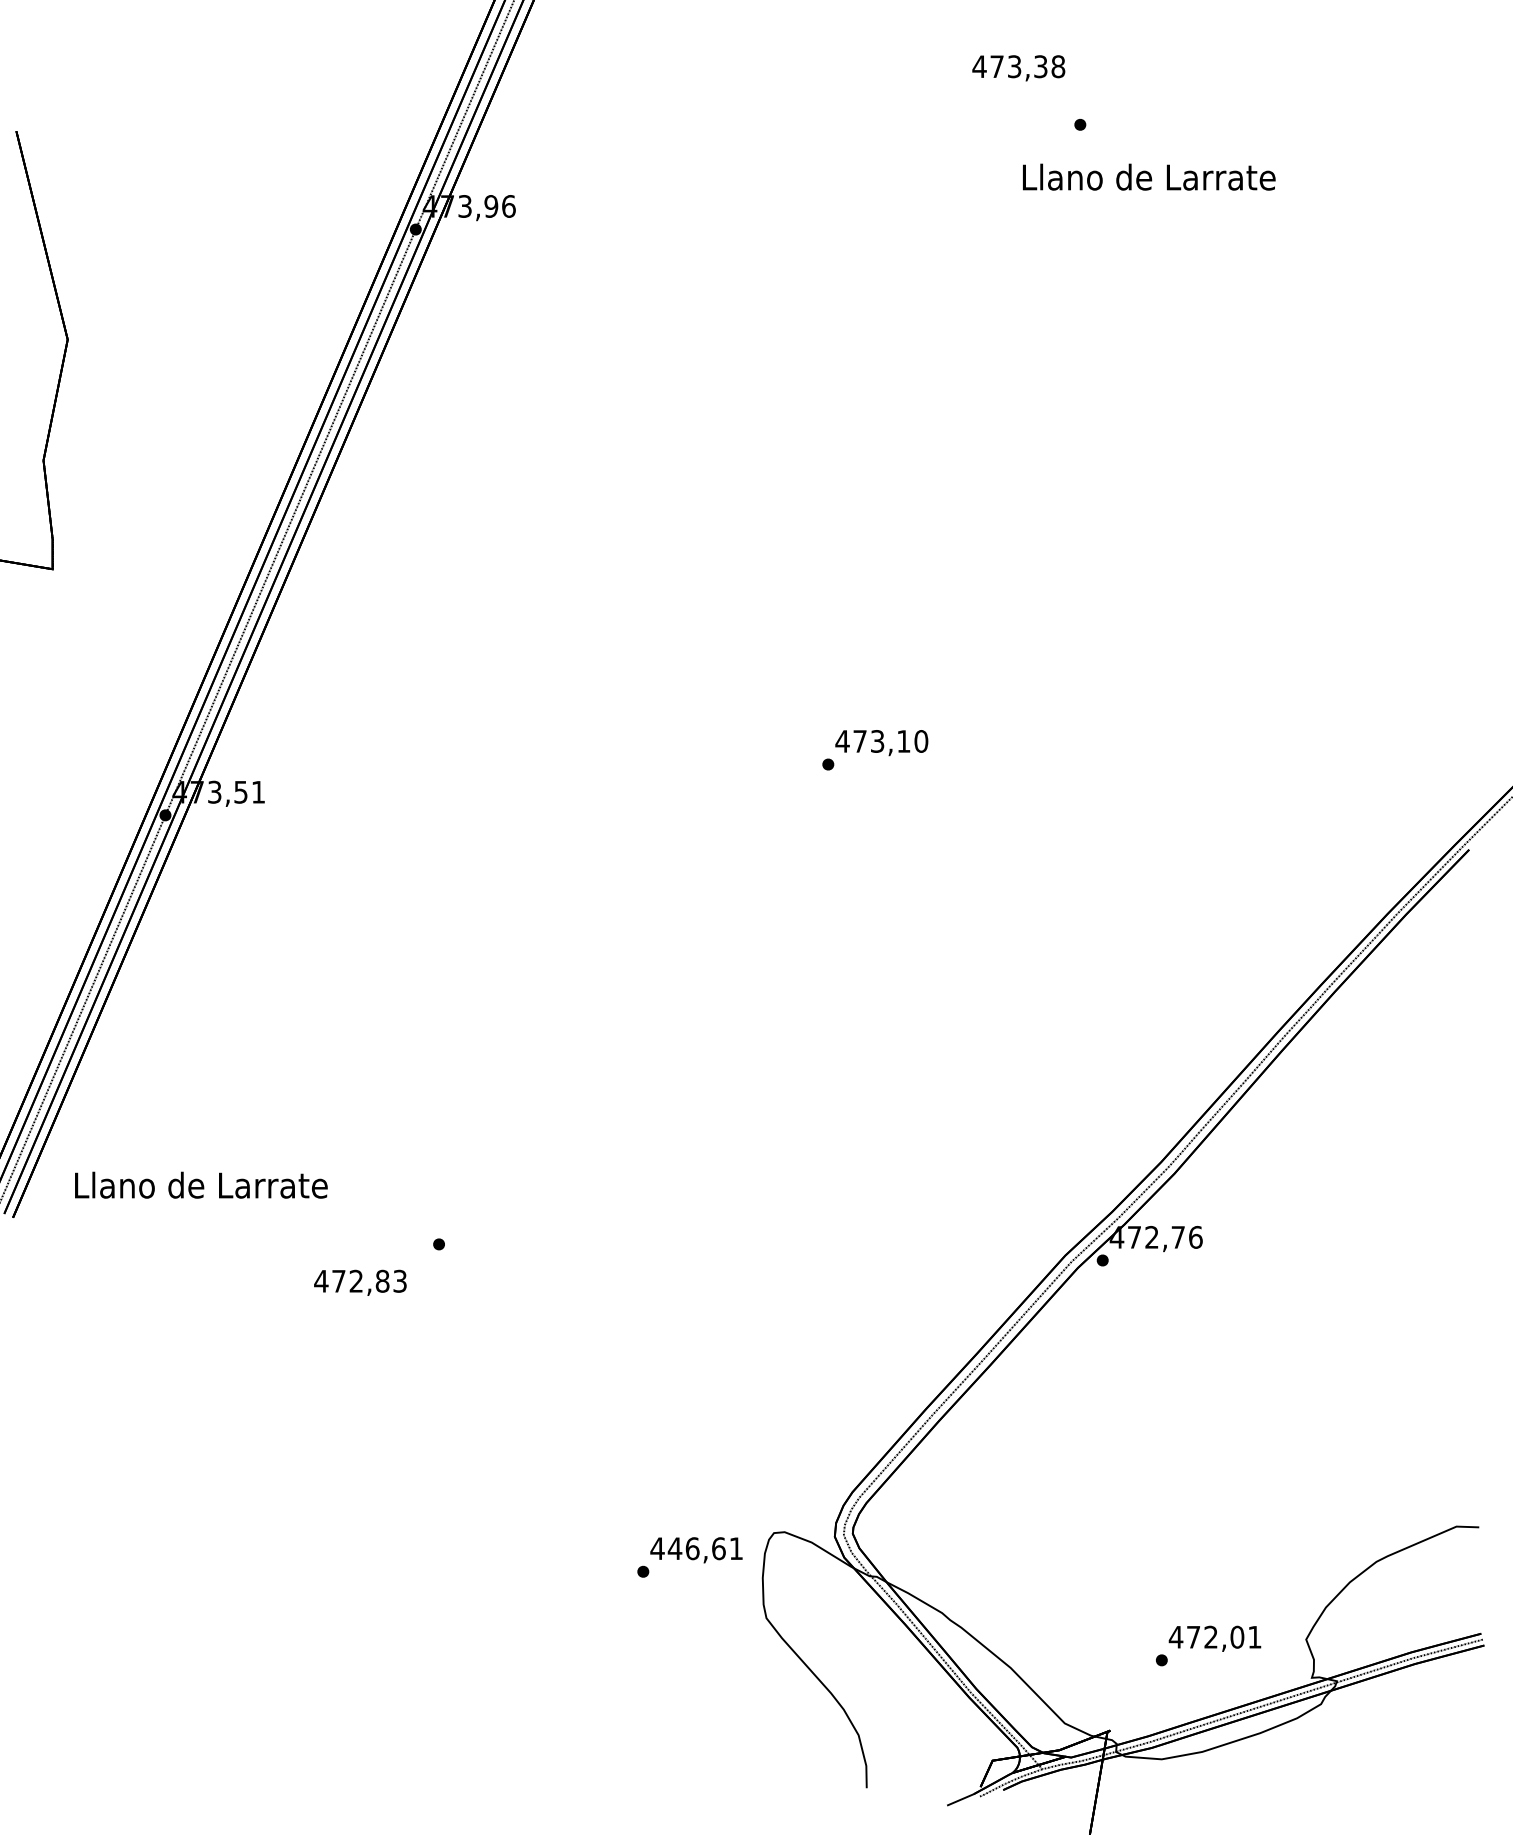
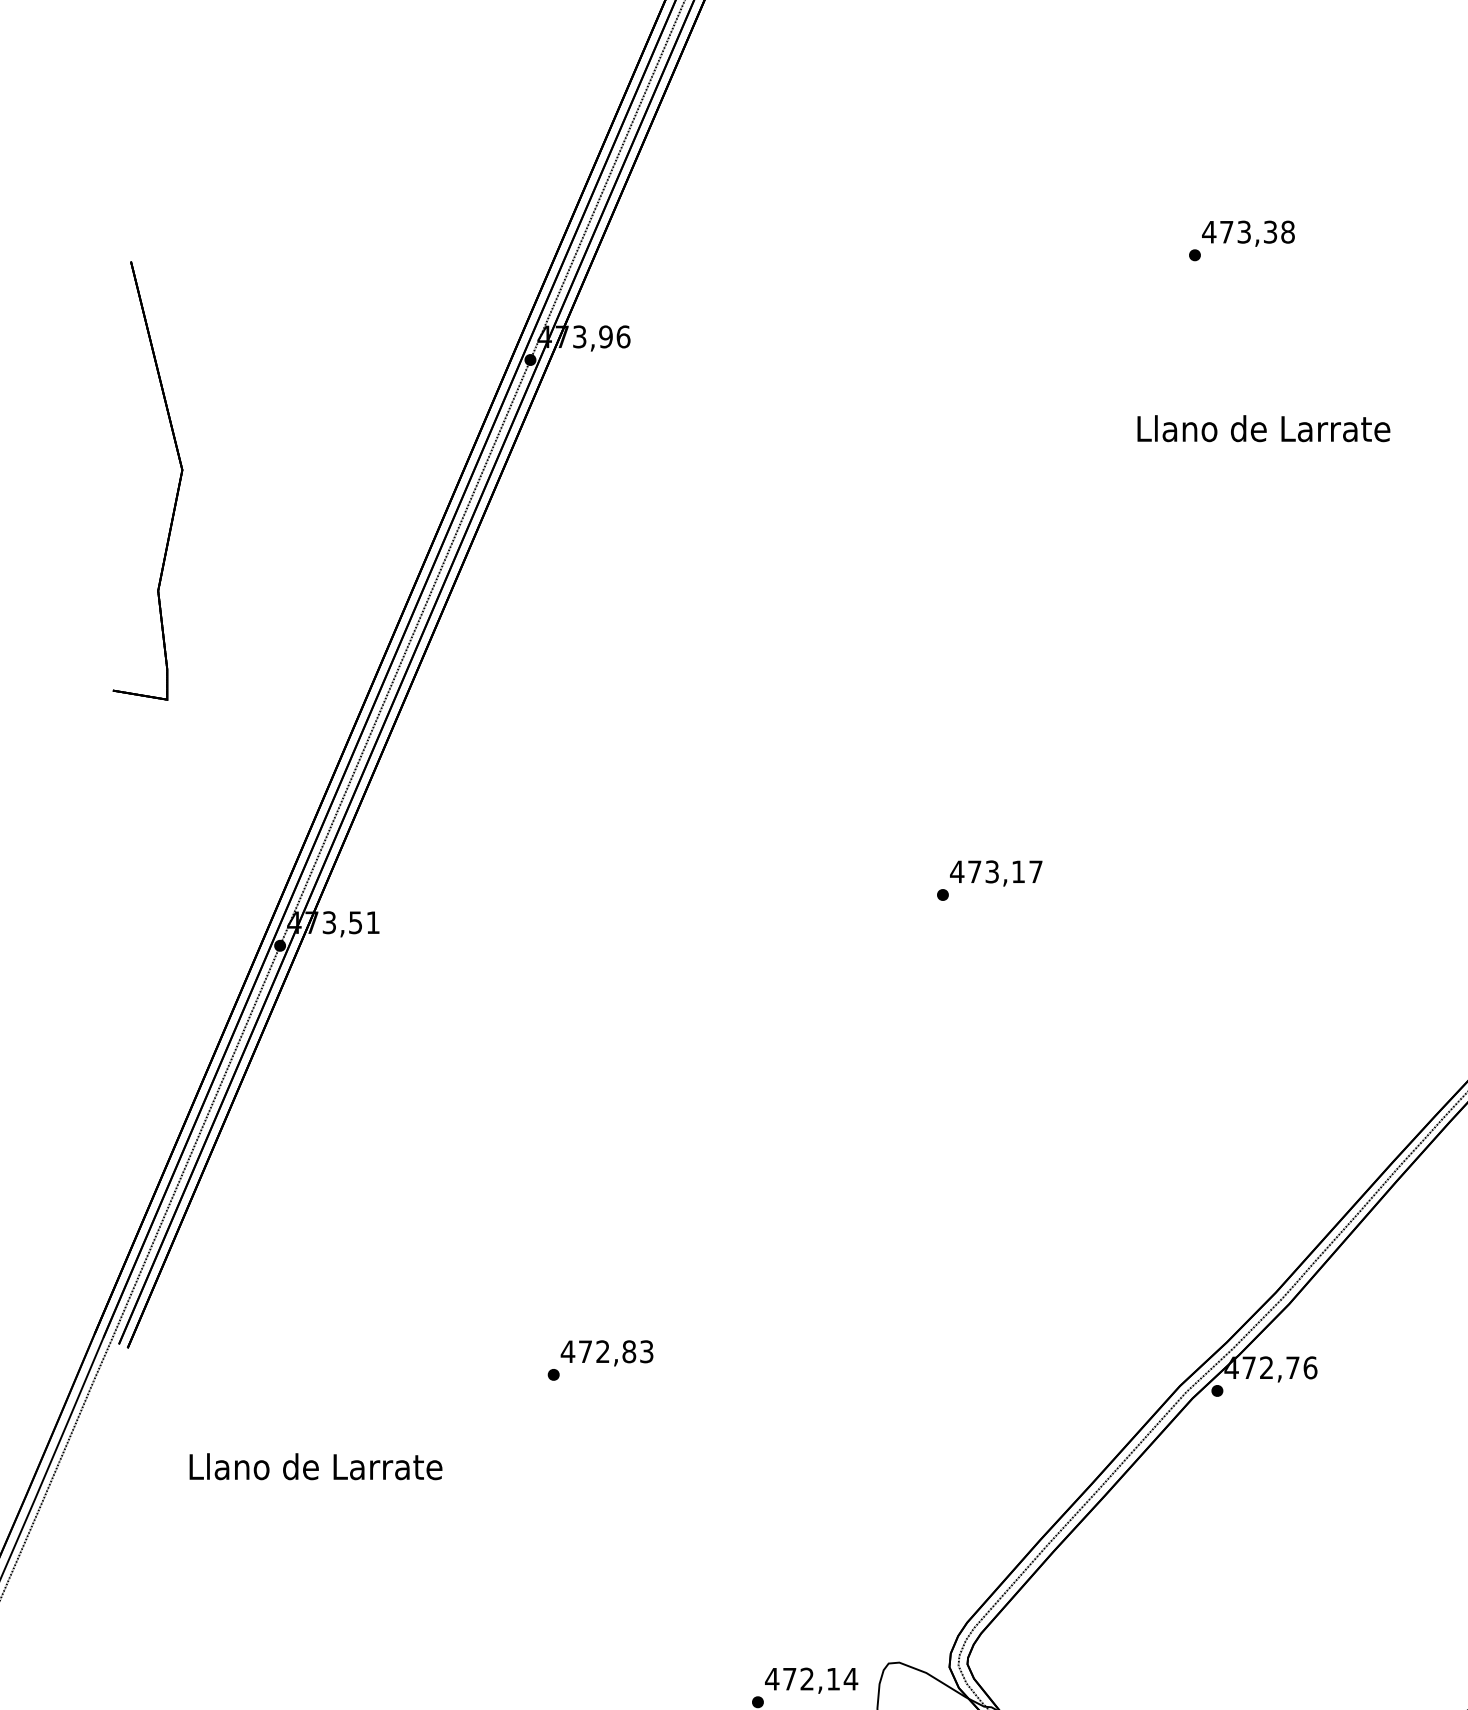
text: (1018, 68) -> (1248, 233), moved
text: (1149, 176) -> (1264, 427), moved
text: (921, 741) -> (1036, 871), 473,10 -> 473,17
text: (201, 1184) -> (316, 1465), moved
text: (360, 1282) -> (607, 1352), moved
text: (705, 1548) -> (820, 1678), 446,61 -> 472,14

